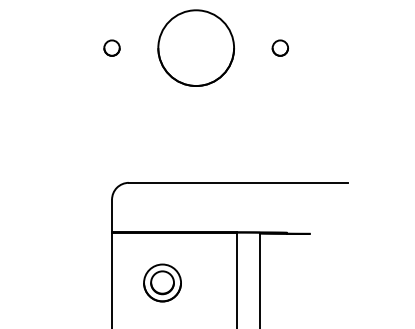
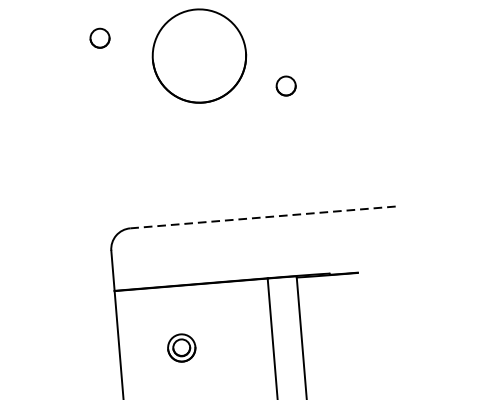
part: (111, 47) -> (99, 37), moved
part: (279, 47) -> (285, 85), moved
line: (238, 182) -> (264, 216), solid -> dashed
part: (162, 282) -> (181, 347), size x0.6

